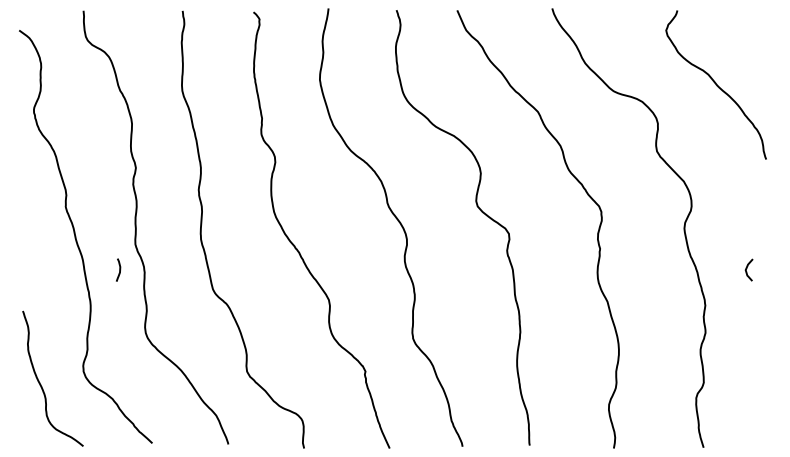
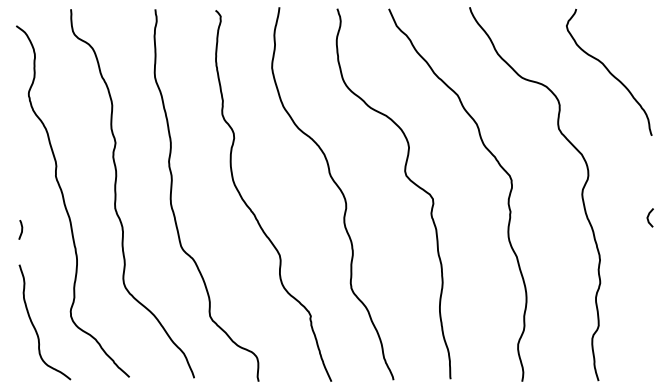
curve: (119, 269) -> (21, 229), moved
curve: (747, 269) -> (648, 217), moved

